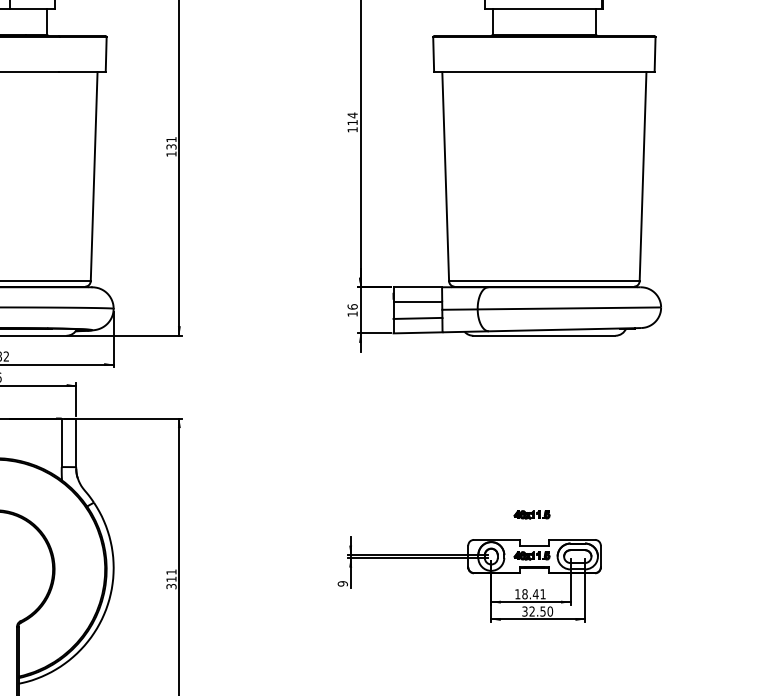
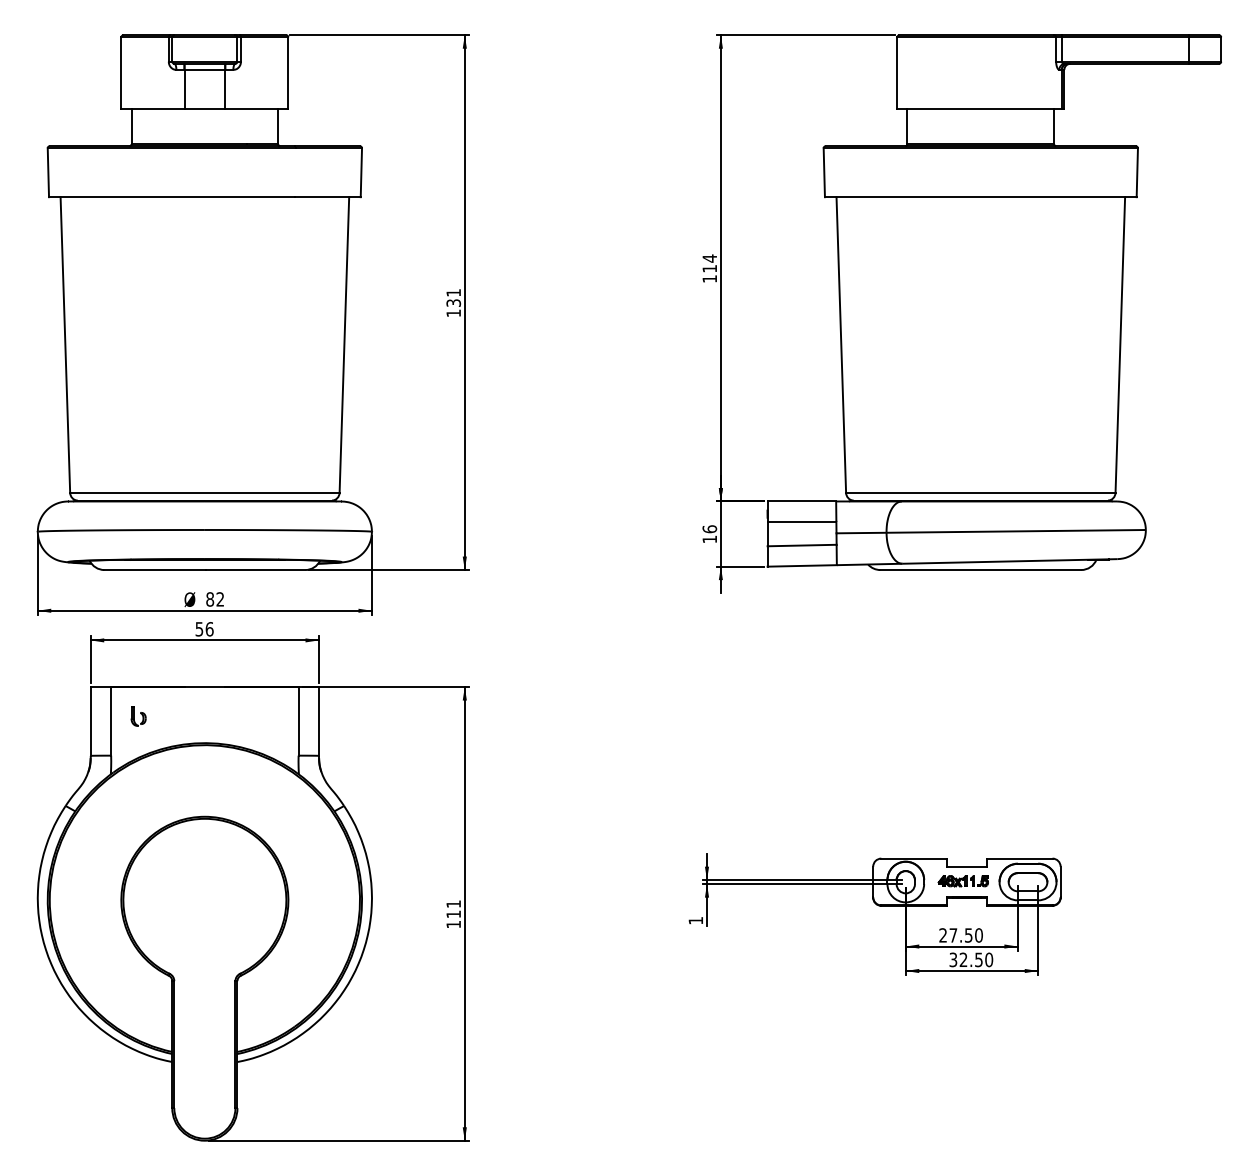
part: (531, 515) -> (962, 823), removed
text: (342, 583) -> (695, 920), 9 -> 1
text: (171, 586) -> (453, 924), 311 -> 111
text: (530, 594) -> (960, 935), 18.41 -> 27.50

